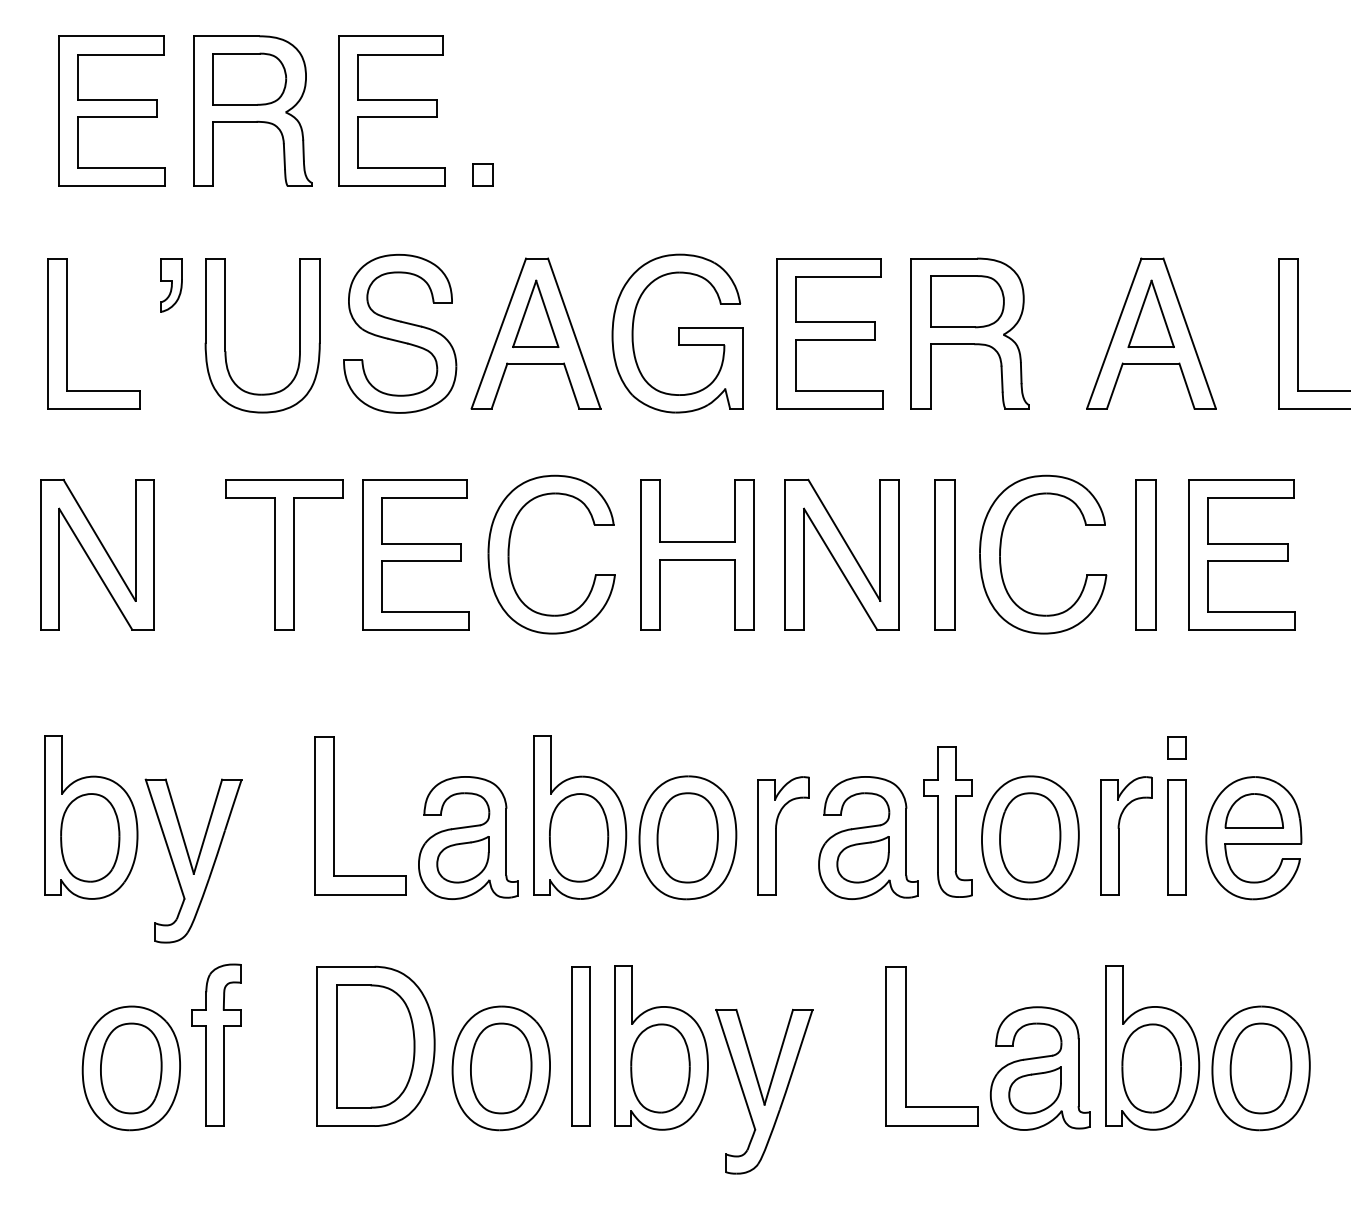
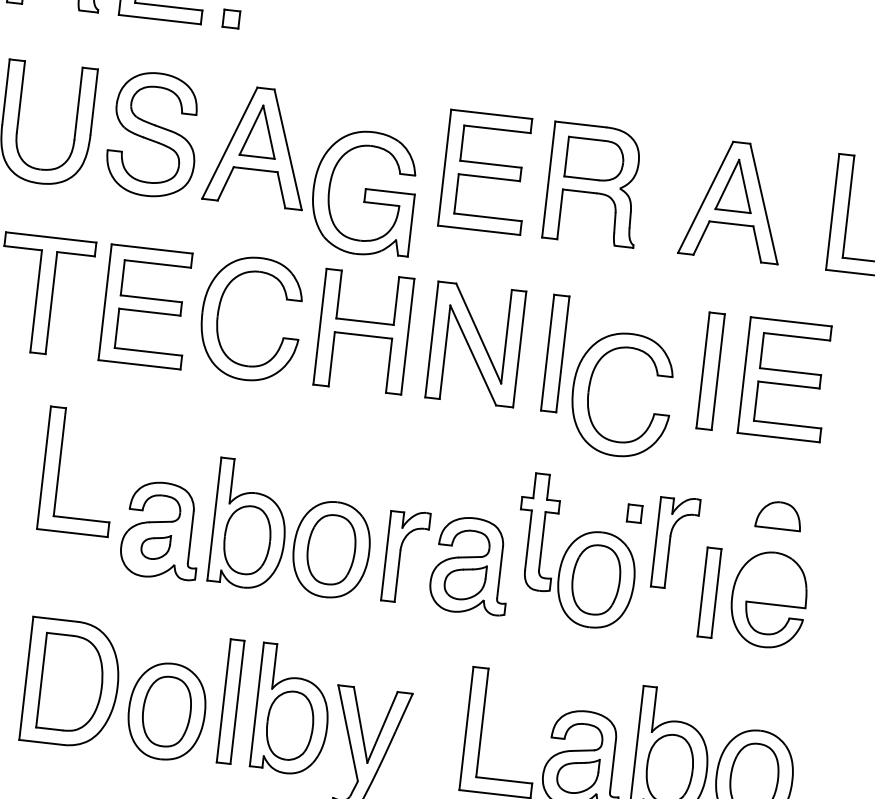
part: (677, 333) -> (364, 192), moved
part: (1001, 548) -> (590, 386), moved
part: (1176, 747) -> (634, 513), moved
part: (1254, 810) -> (779, 515), moved
part: (334, 815) -> (59, 469), moved
part: (947, 821) -> (536, 531), moved
part: (1119, 835) -> (670, 541), moved
part: (462, 859) -> (155, 546), size x0.7

